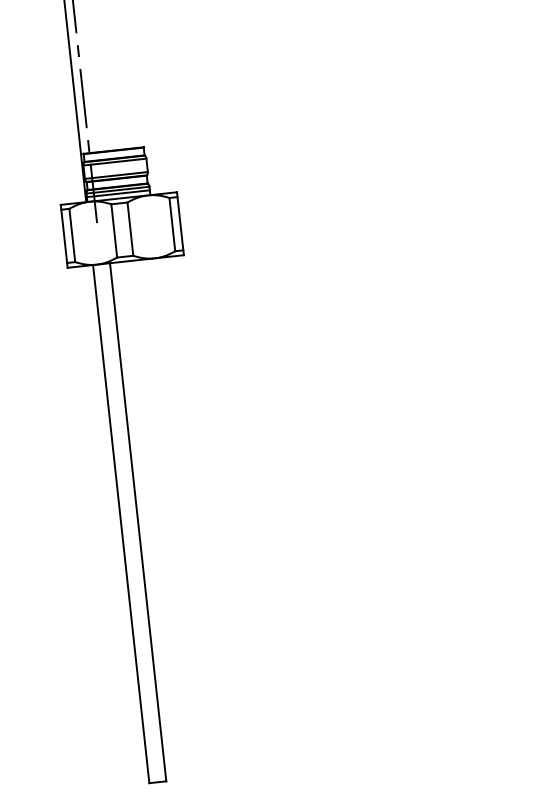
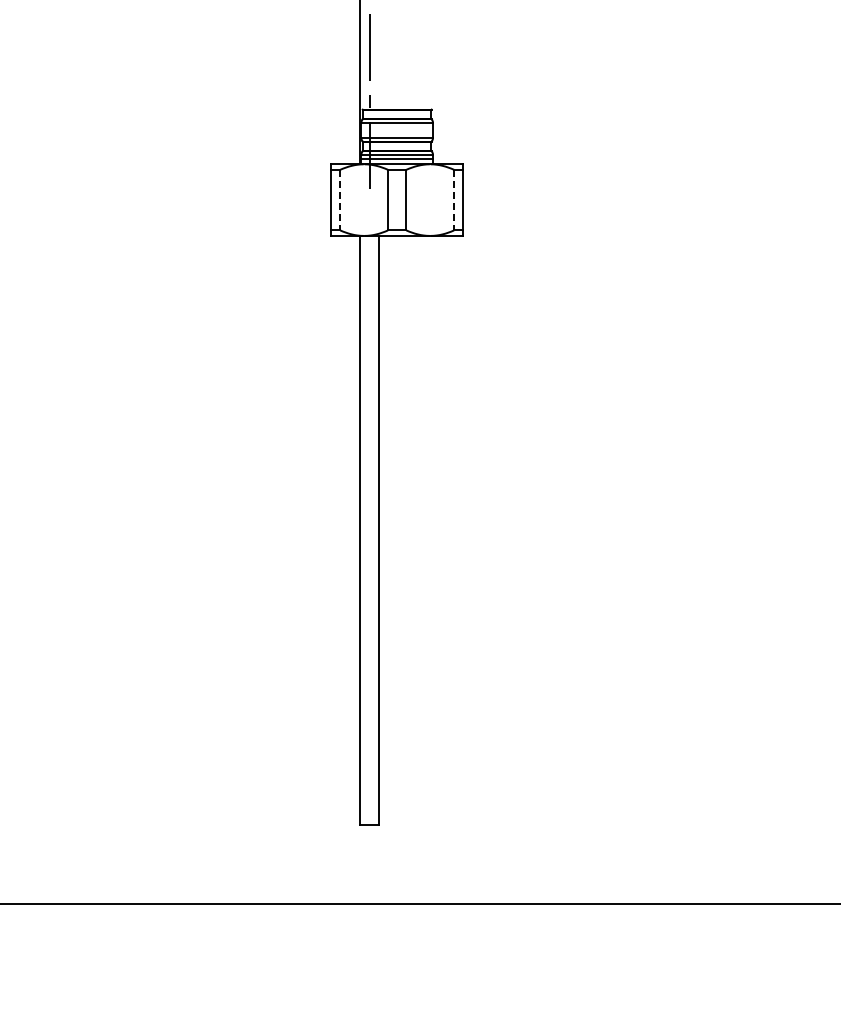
line: (172, 224) -> (454, 200), solid -> dashed
line: (72, 235) -> (340, 200), solid -> dashed

